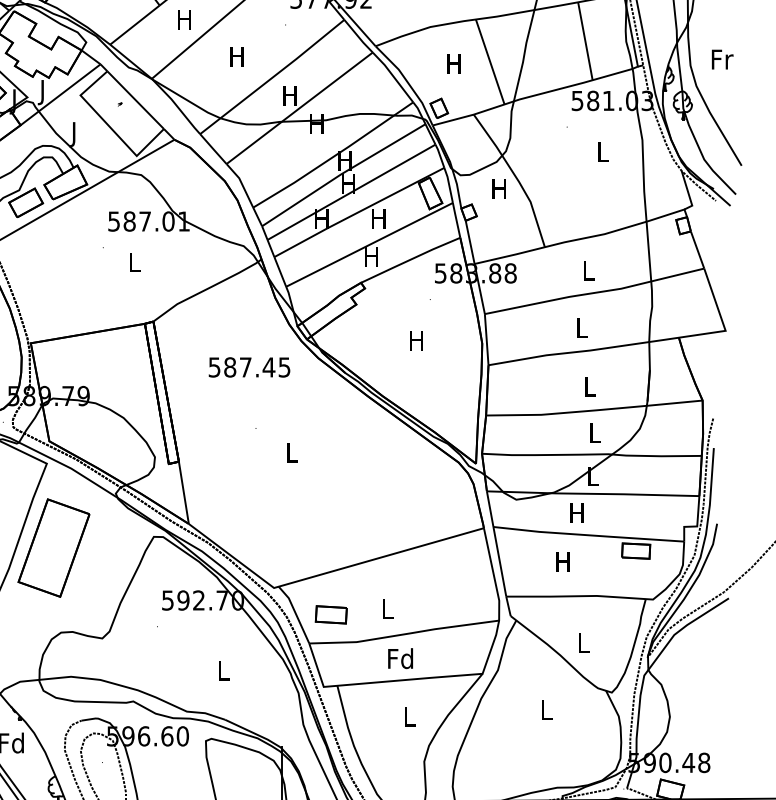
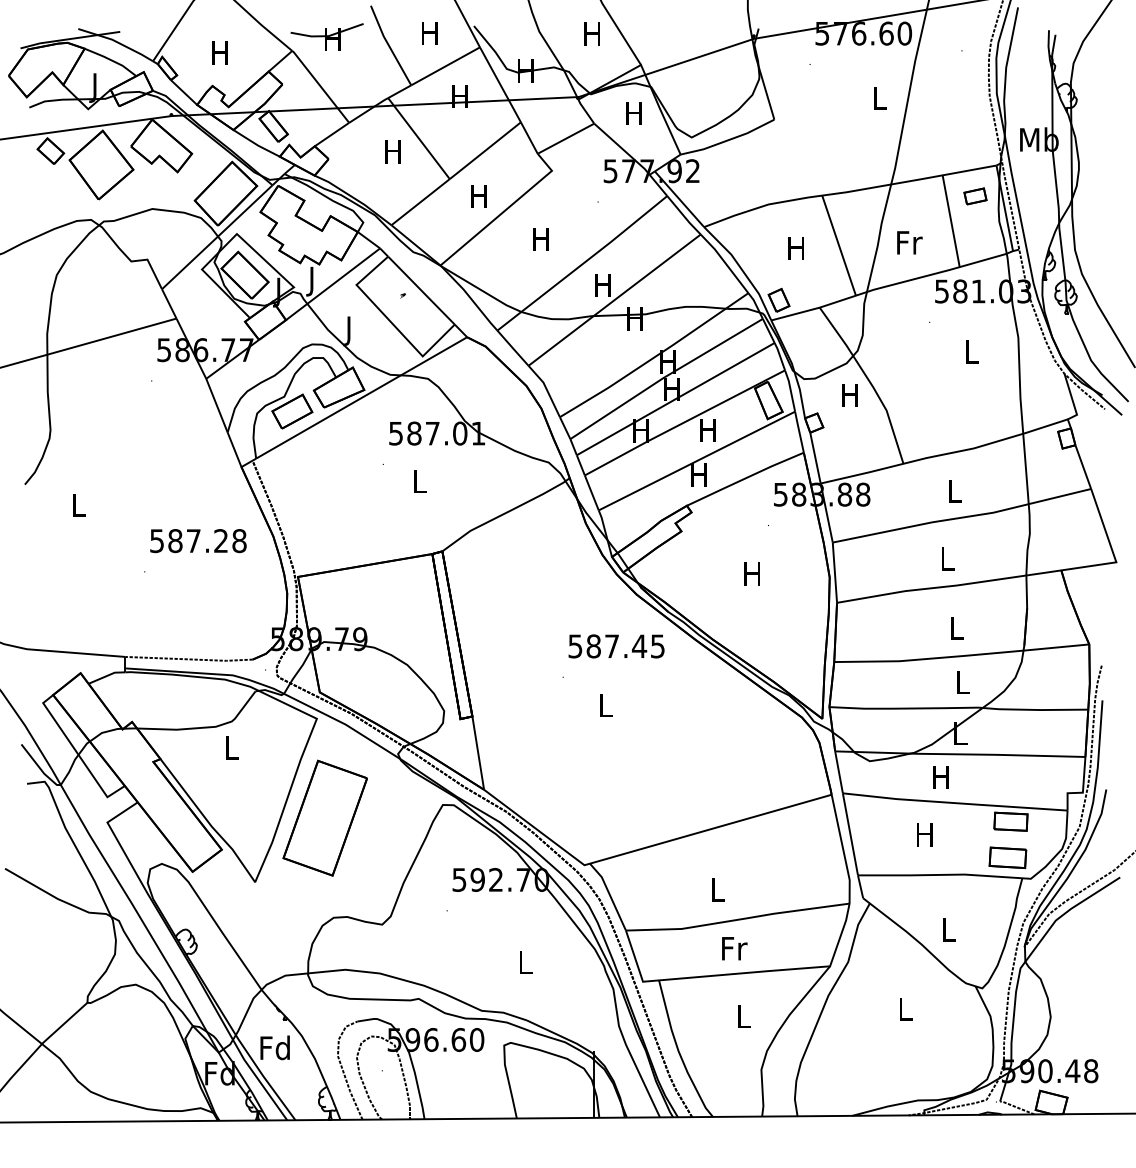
part: (606, 20) -> (975, 196), added
text: (722, 59) -> (909, 242), moved
text: (249, 367) -> (616, 646), moved
part: (330, 614) -> (1007, 857), moved
text: (400, 658) -> (733, 948), Fd -> Fr

